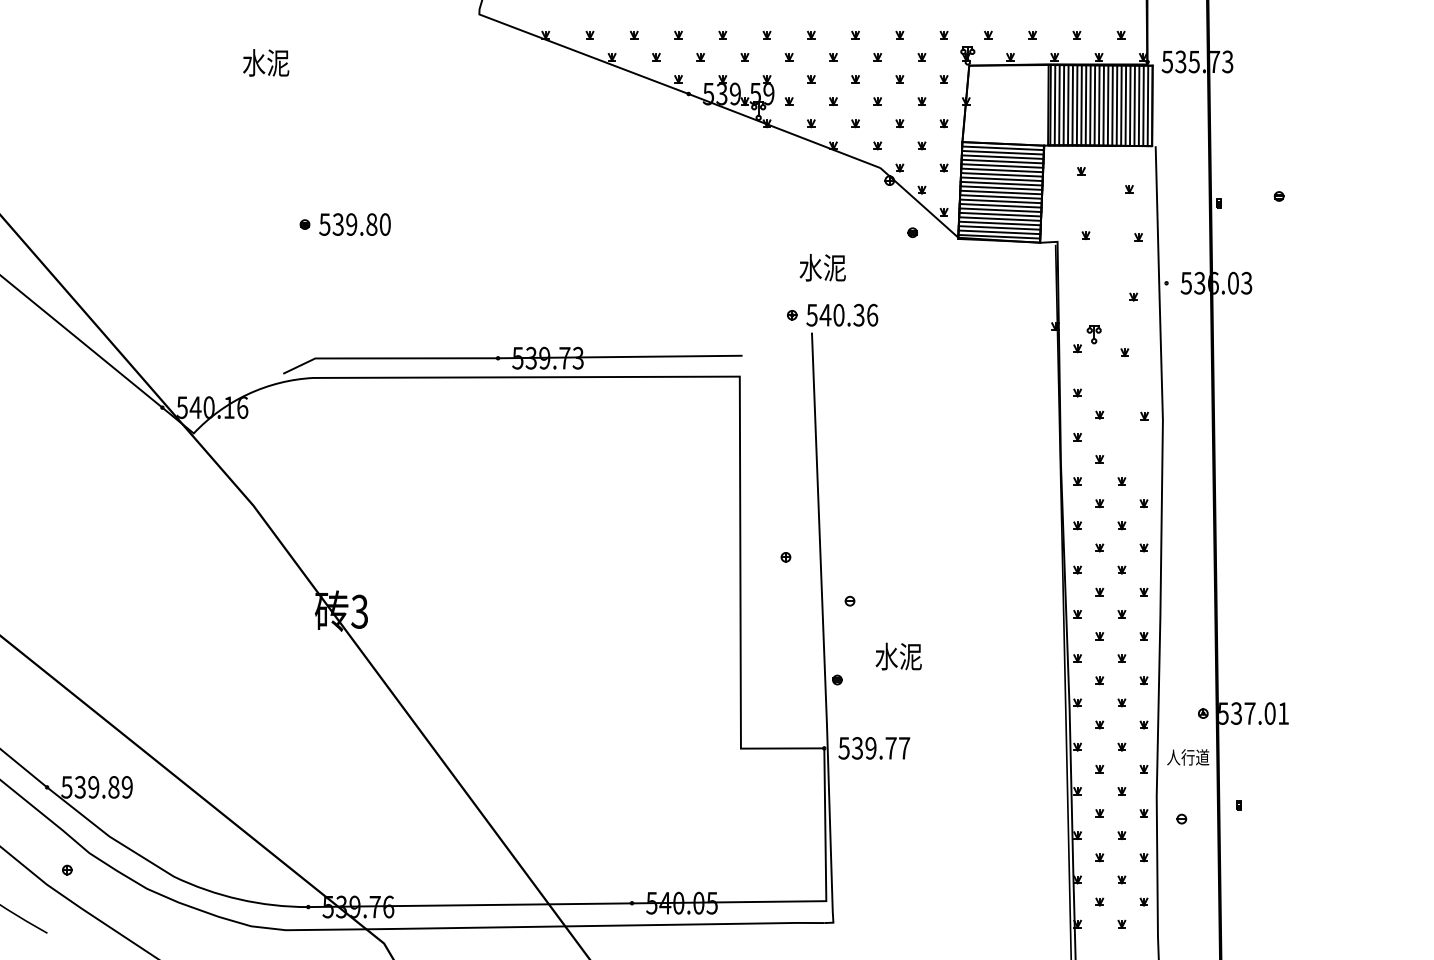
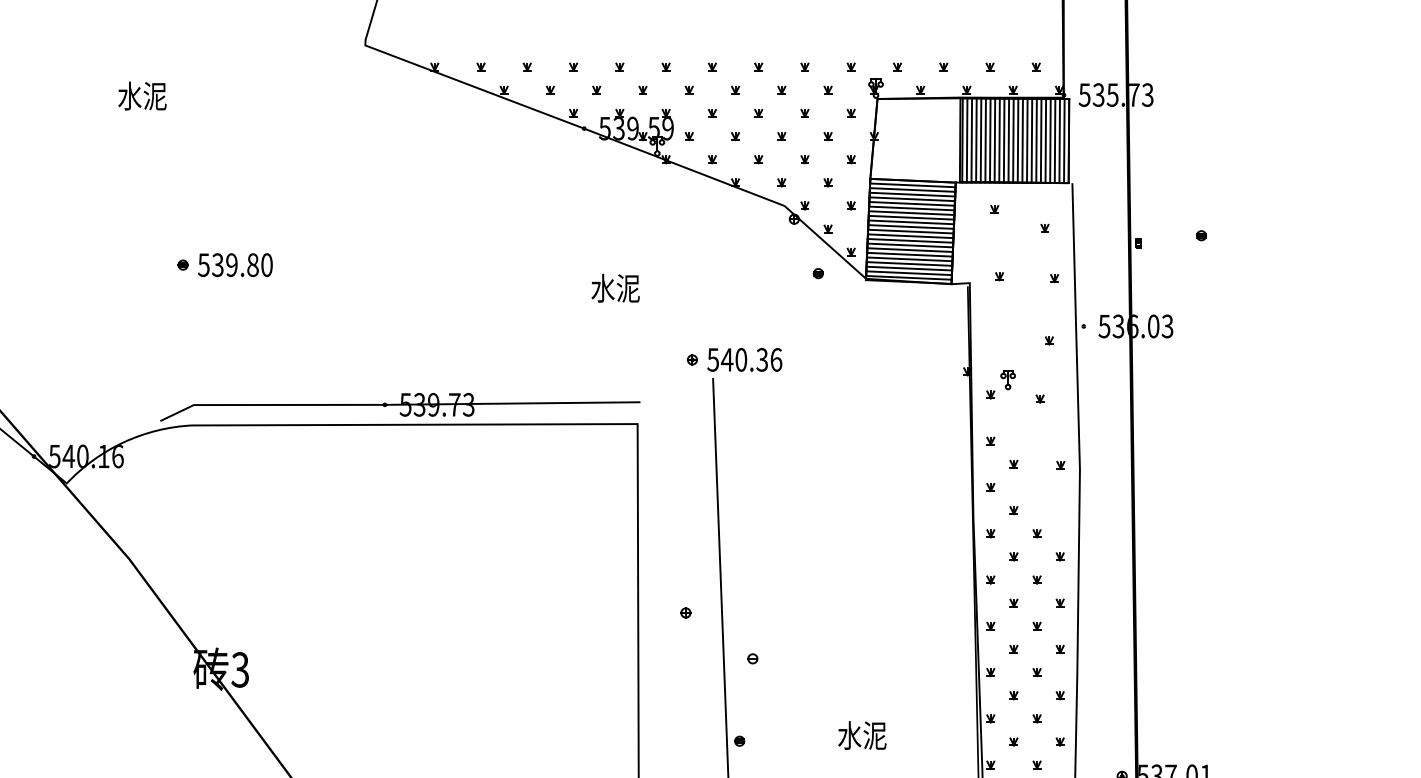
text: (822, 267) -> (615, 288), moved
text: (898, 656) -> (862, 735), moved

